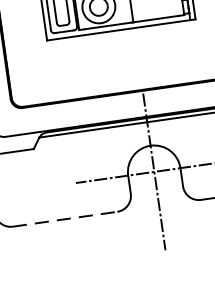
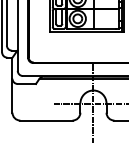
line: (65, 219) -> (46, 120), dashed -> solid

